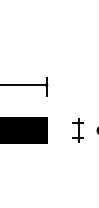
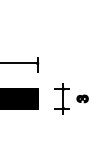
part: (77, 130) -> (61, 98), size x1.67

